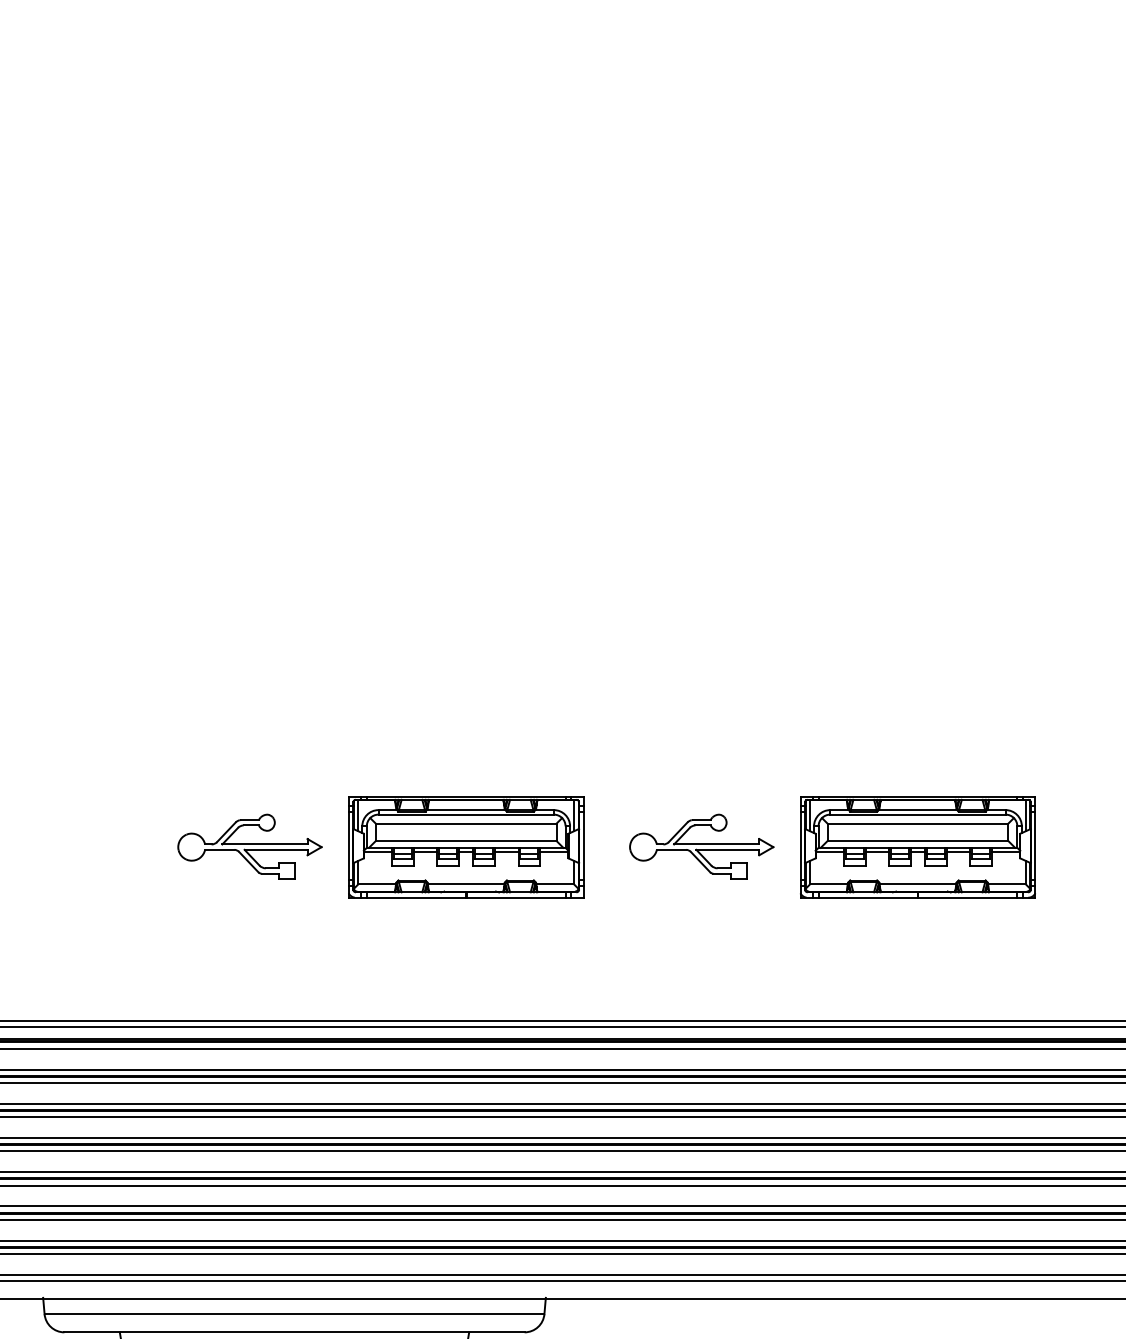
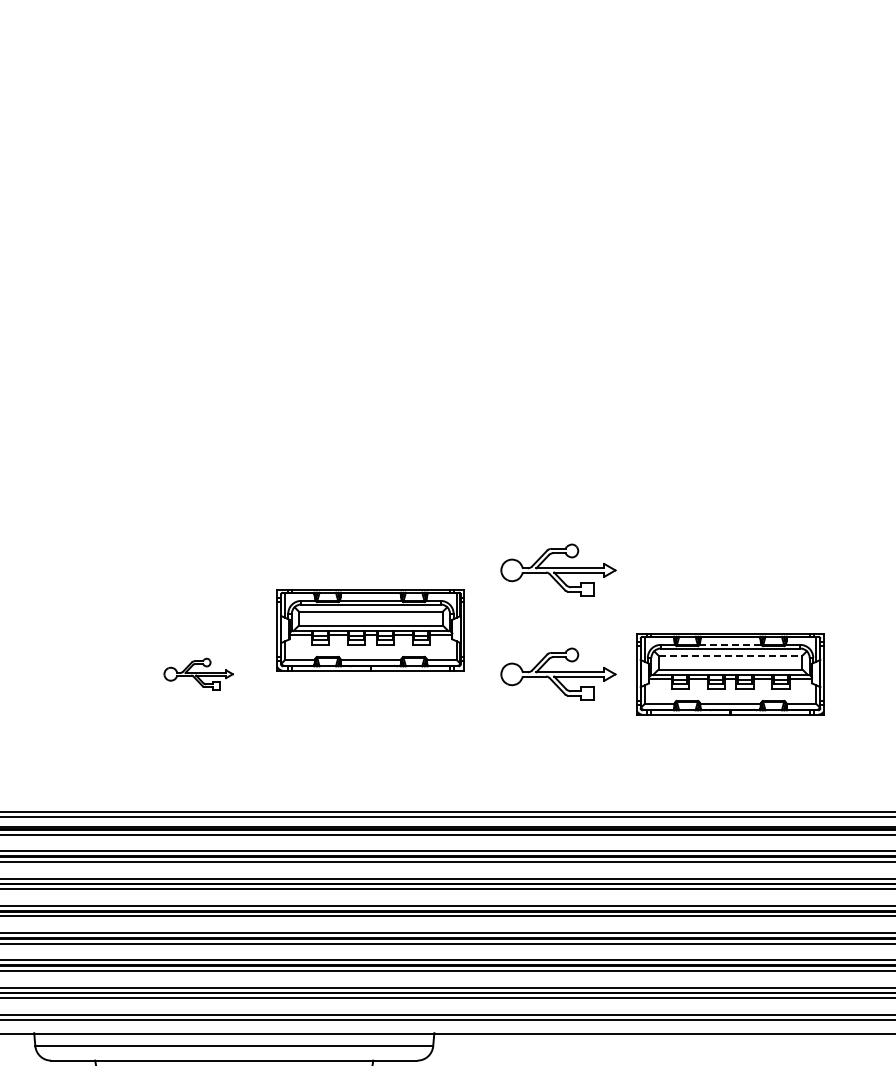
part: (701, 715) -> (558, 569), added
line: (919, 809) -> (731, 644), solid -> dashed
line: (917, 823) -> (730, 655), solid -> dashed
part: (249, 846) -> (198, 673), size x0.6
part: (465, 847) -> (370, 630), moved

